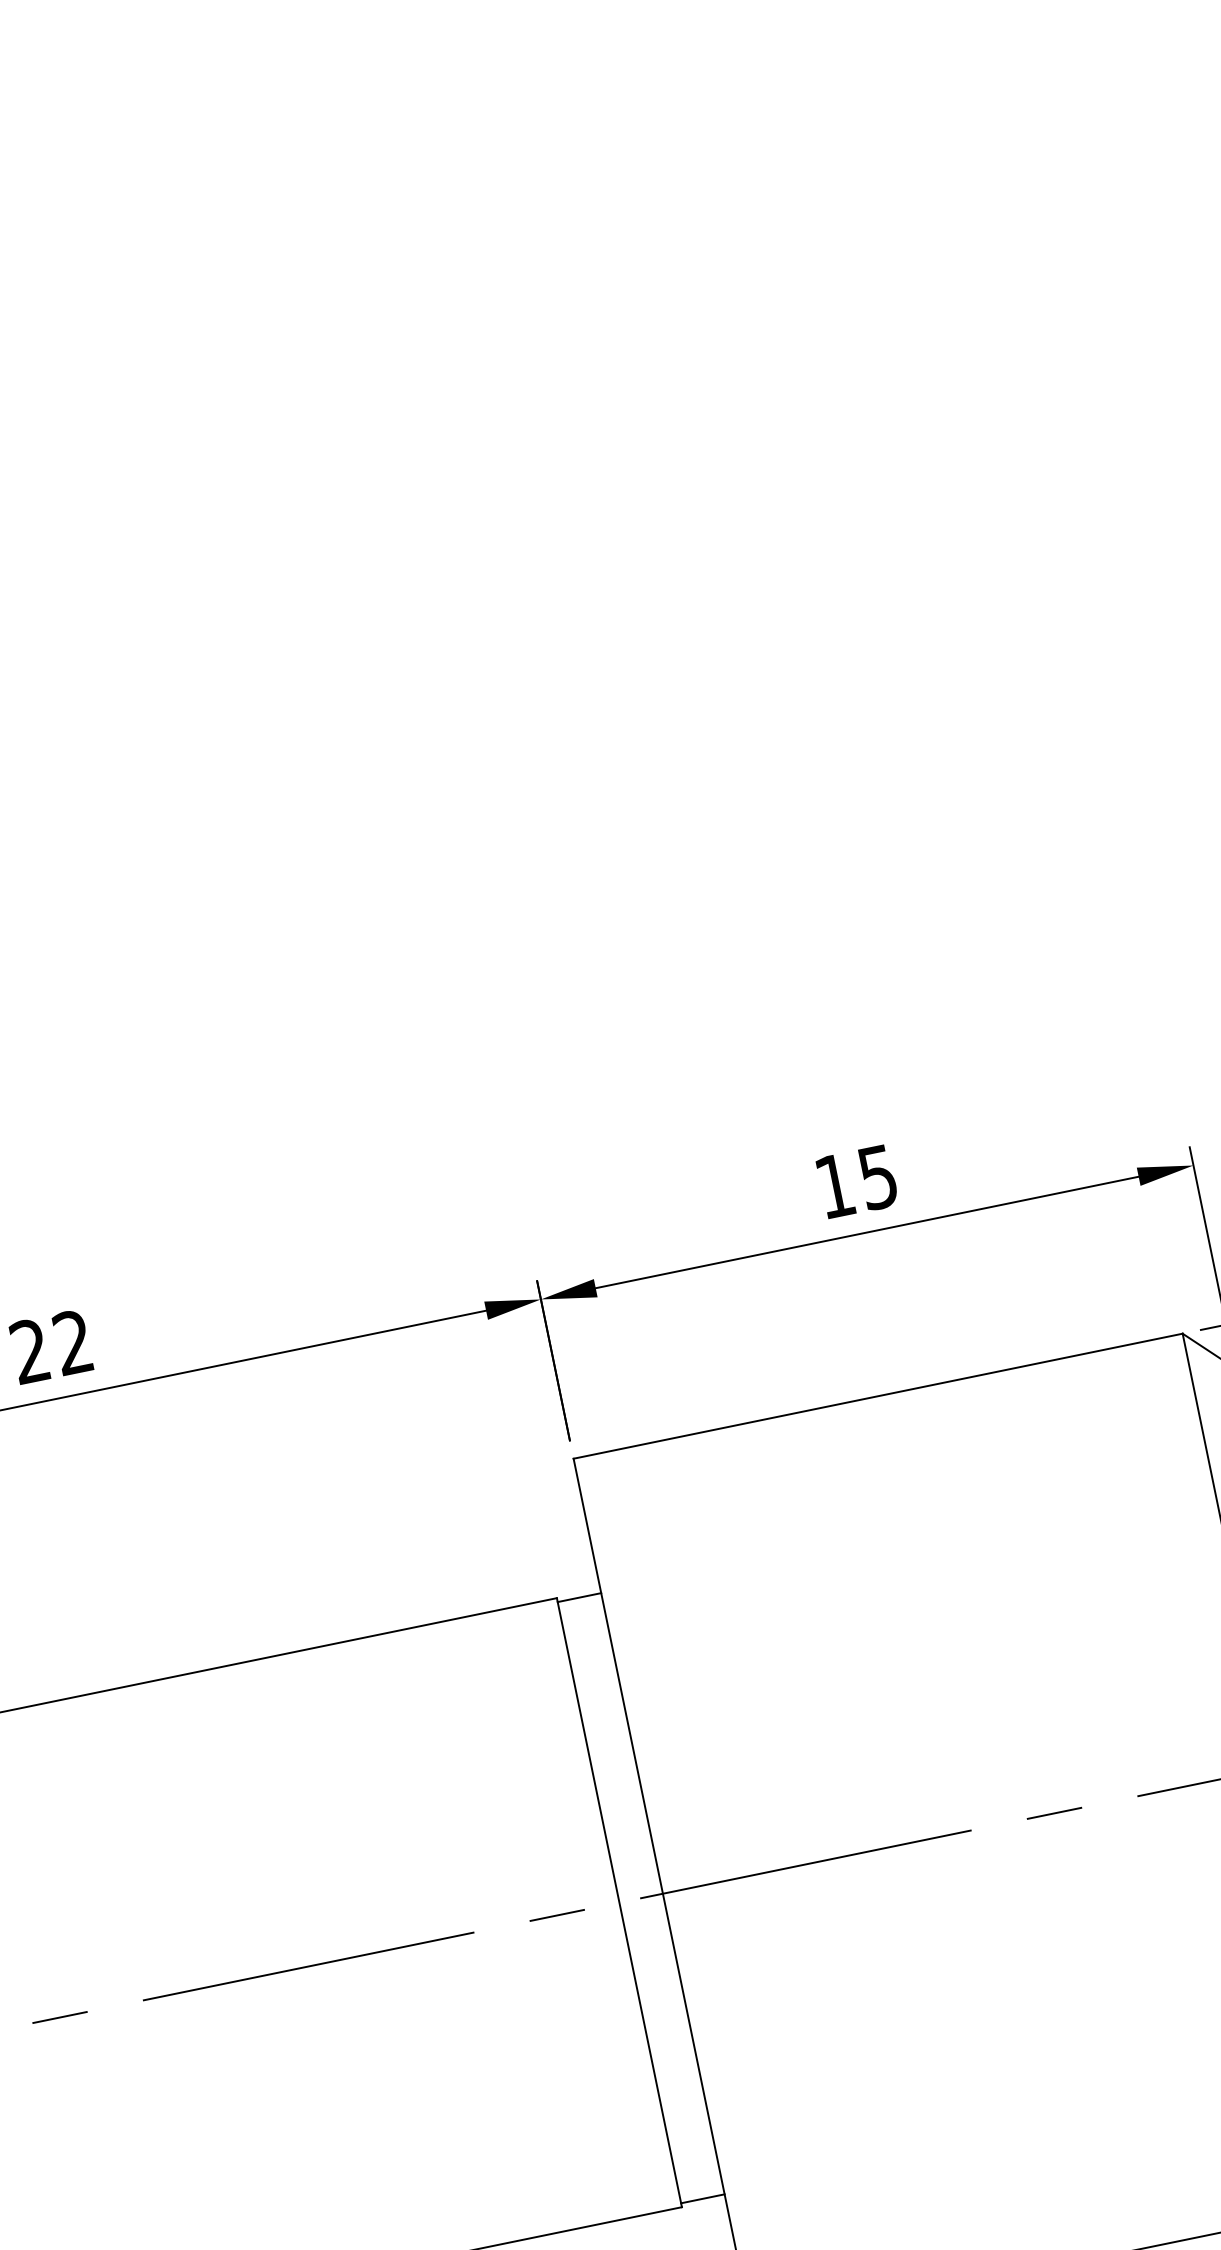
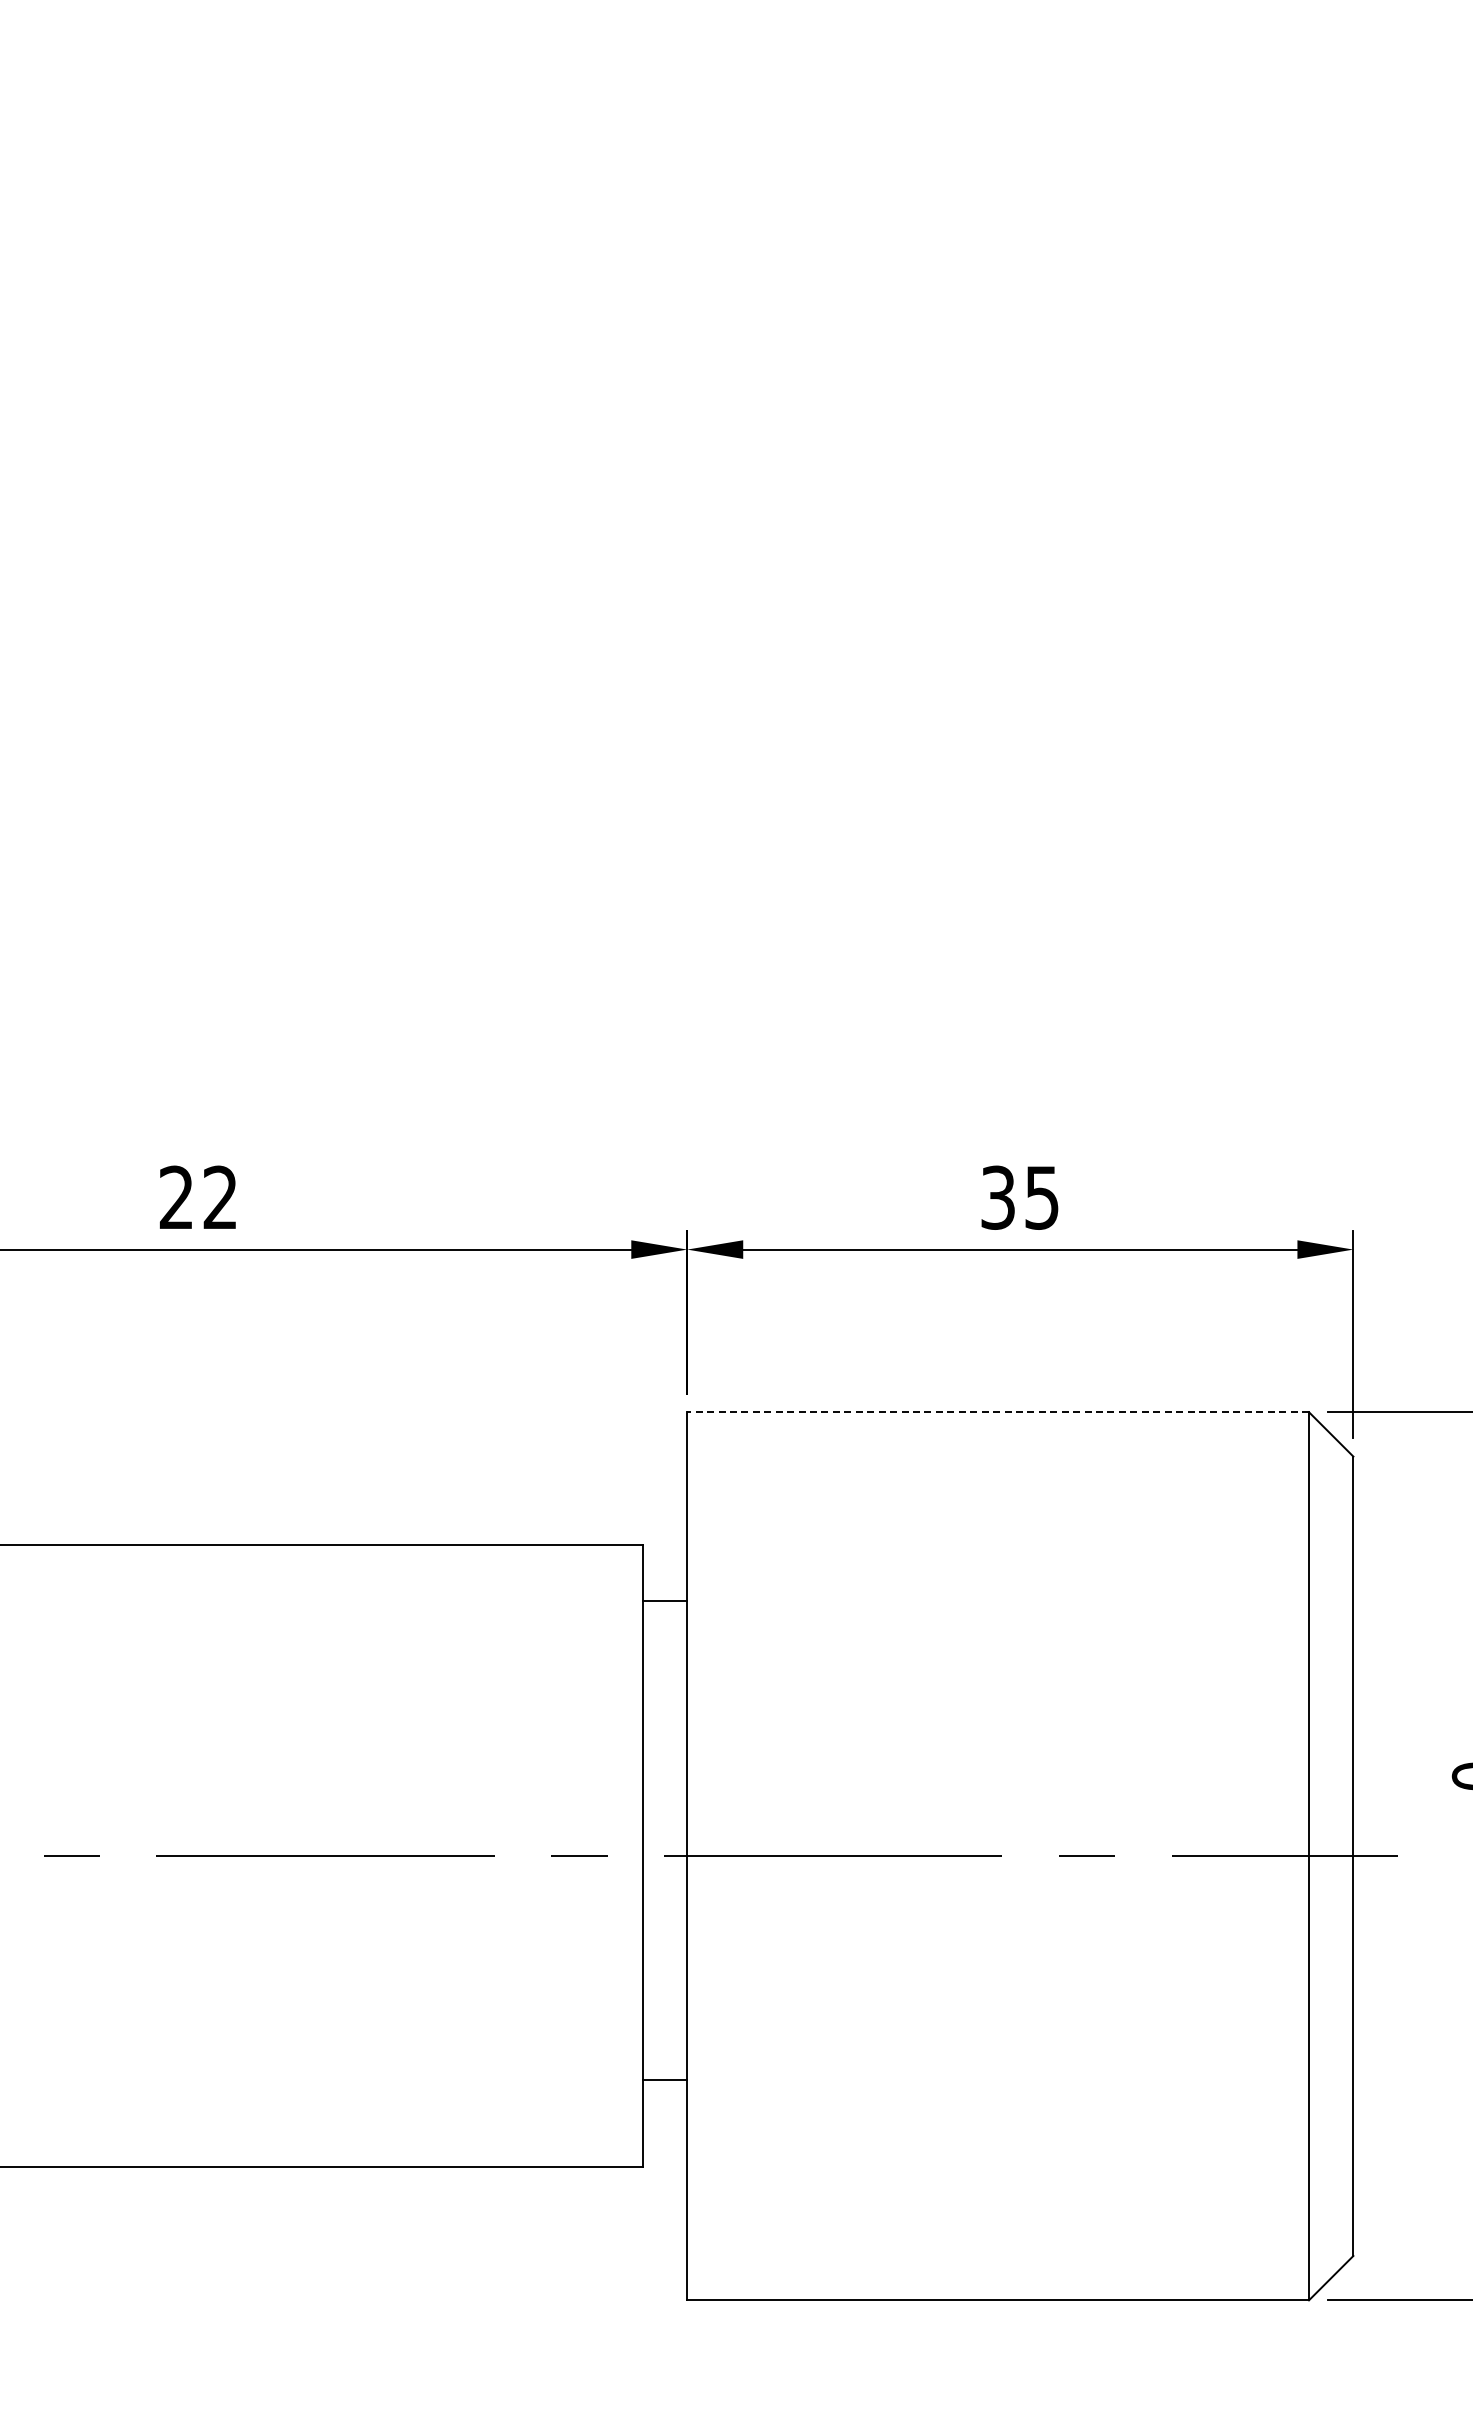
text: (834, 1186) -> (997, 1197), 15 -> 35
line: (878, 1396) -> (998, 1412), solid -> dashed
line: (578, 1597) -> (664, 1601), moved
line: (702, 2199) -> (664, 2080), moved

